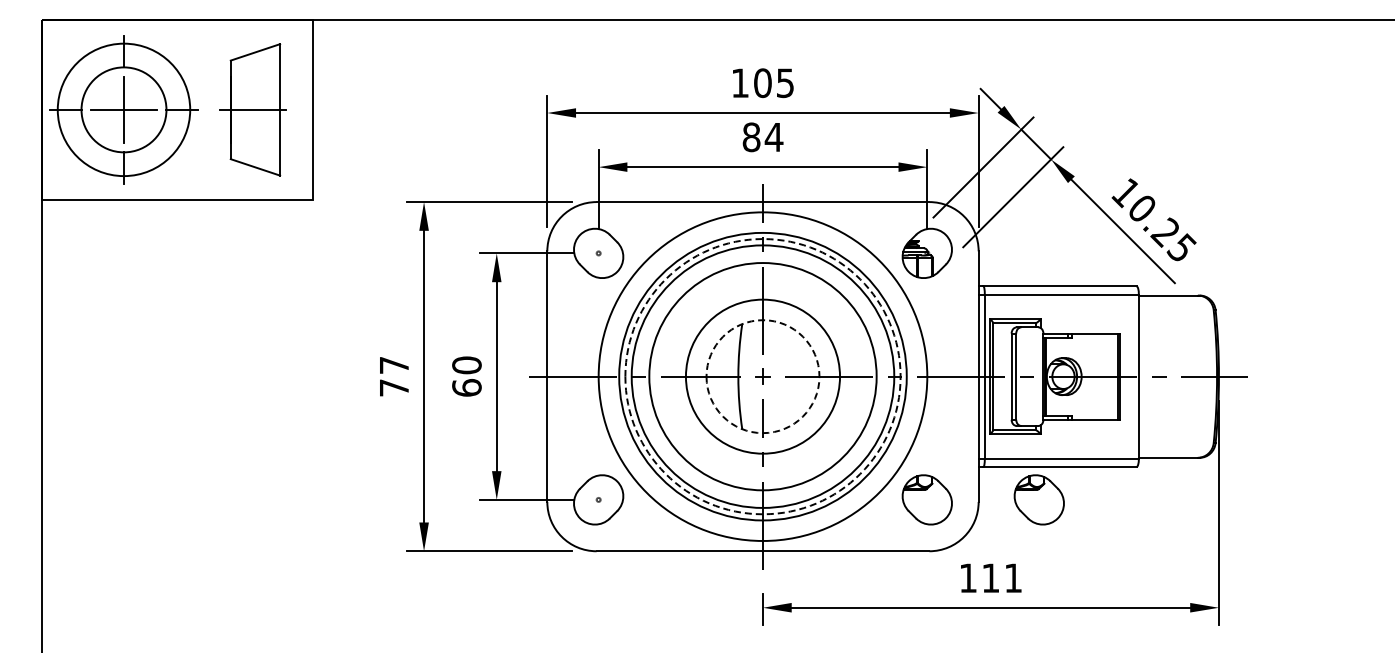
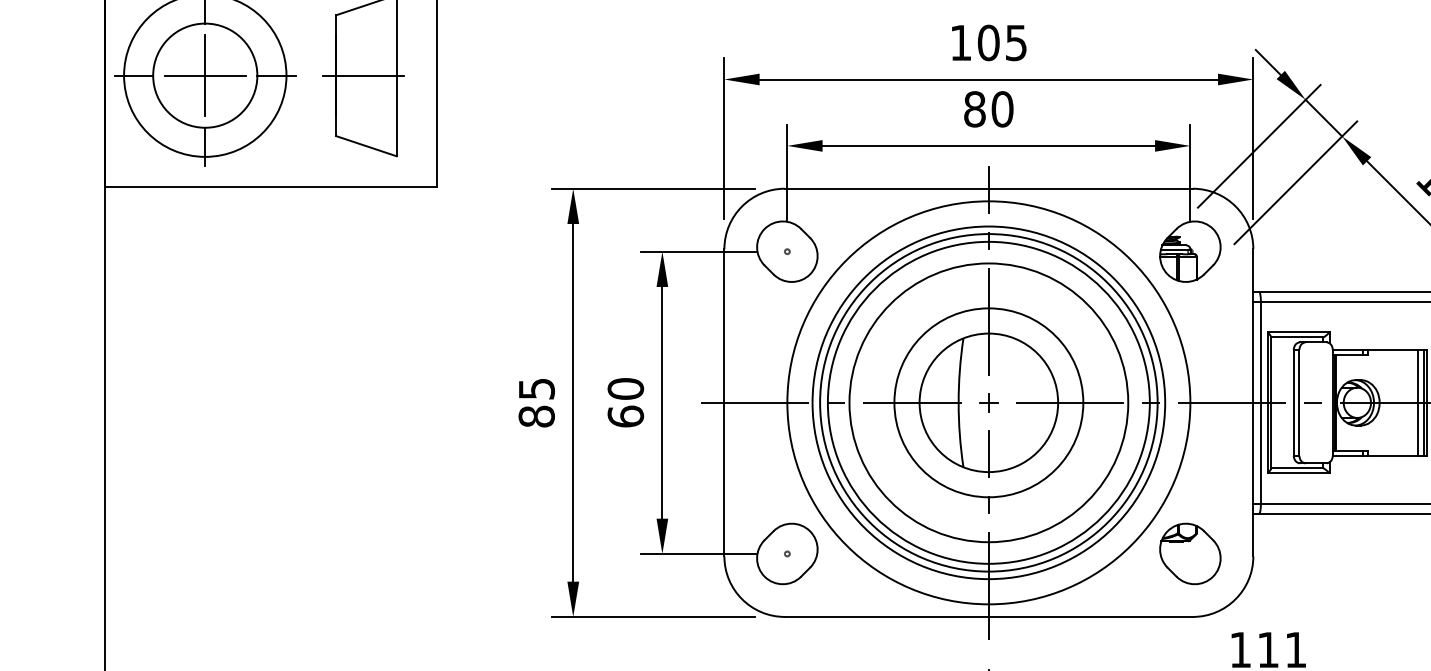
text: (773, 137) -> (1001, 109), 84 -> 80
text: (394, 376) -> (536, 402), 77 -> 85
circle: (762, 376) -> (988, 402), dashed -> solid
circle: (762, 376) -> (988, 402), dashed -> solid
line: (1113, 376) -> (1418, 402), added
part: (1038, 499) -> (1326, 553), removed

